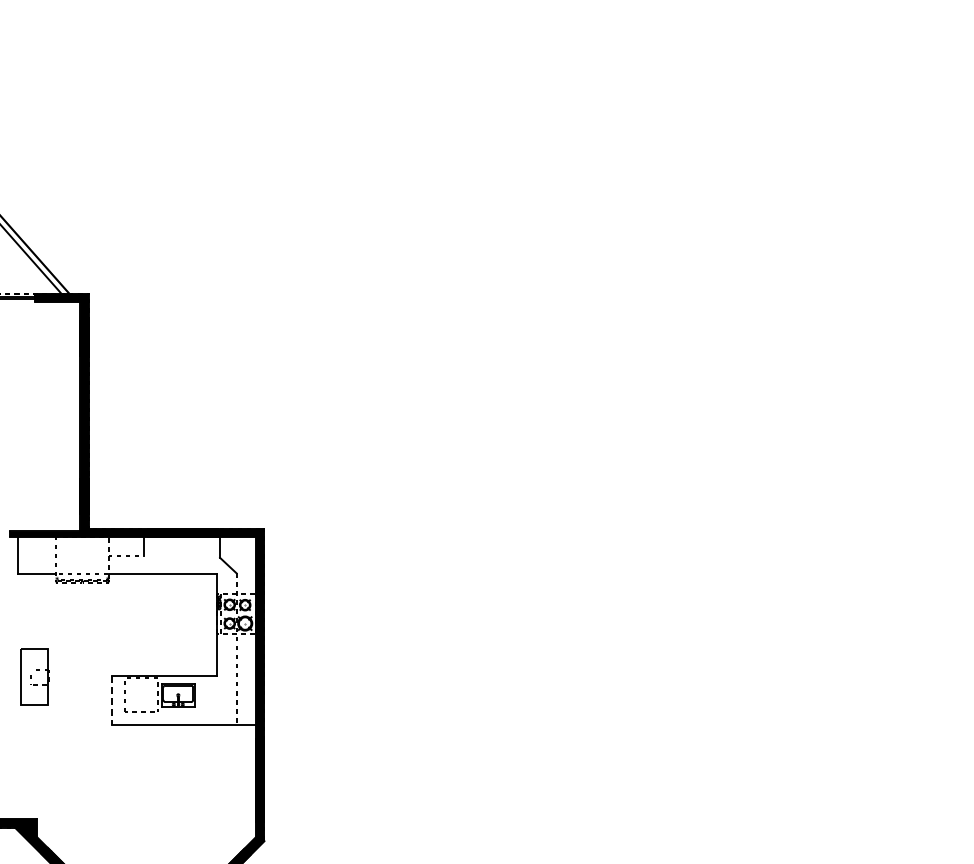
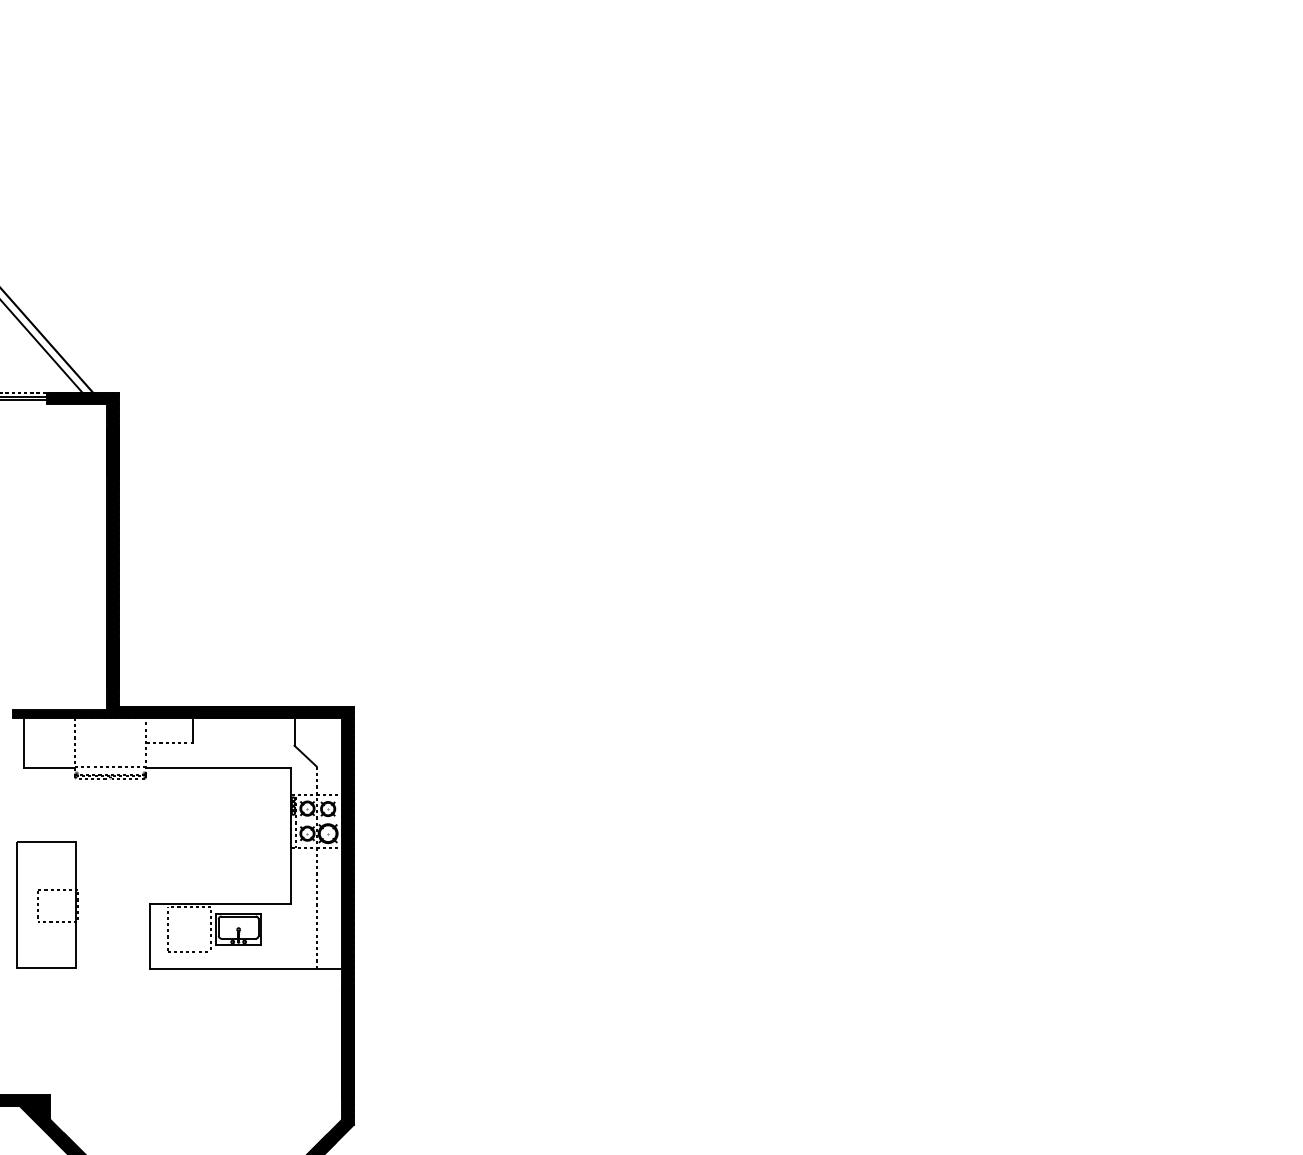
part: (34, 676) -> (46, 904), size x1.67
line: (111, 700) -> (149, 936), dashed -> solid

